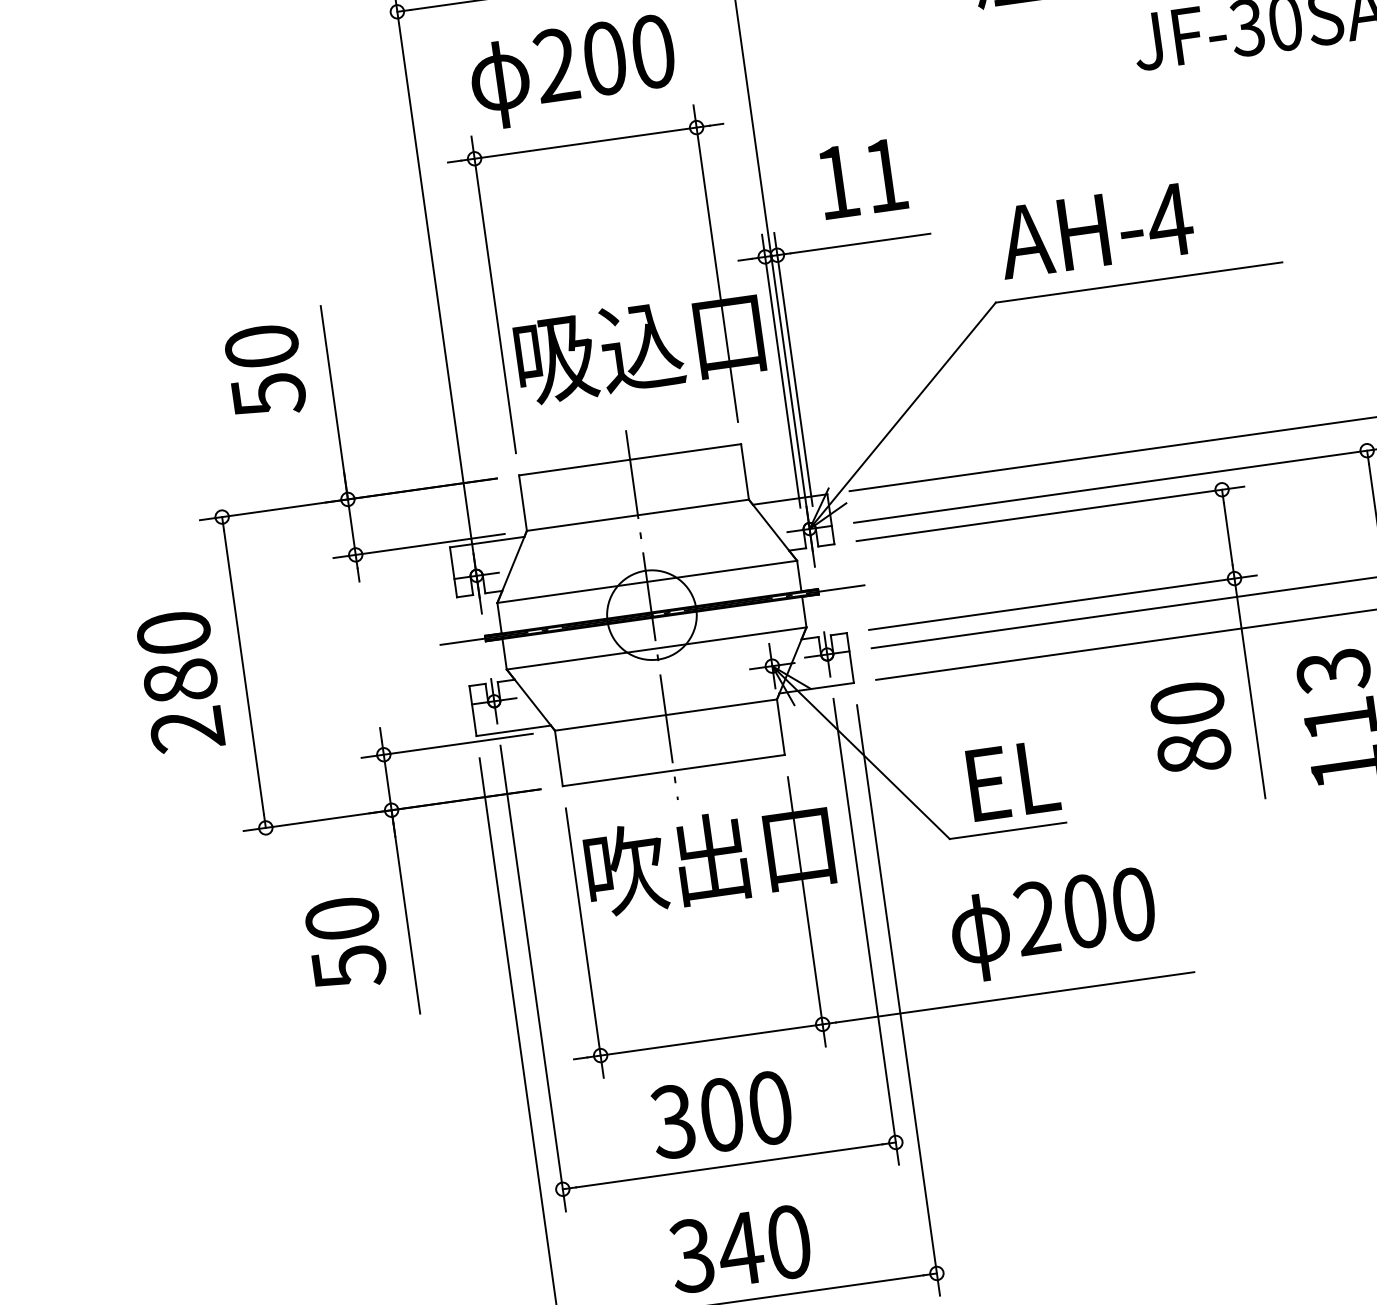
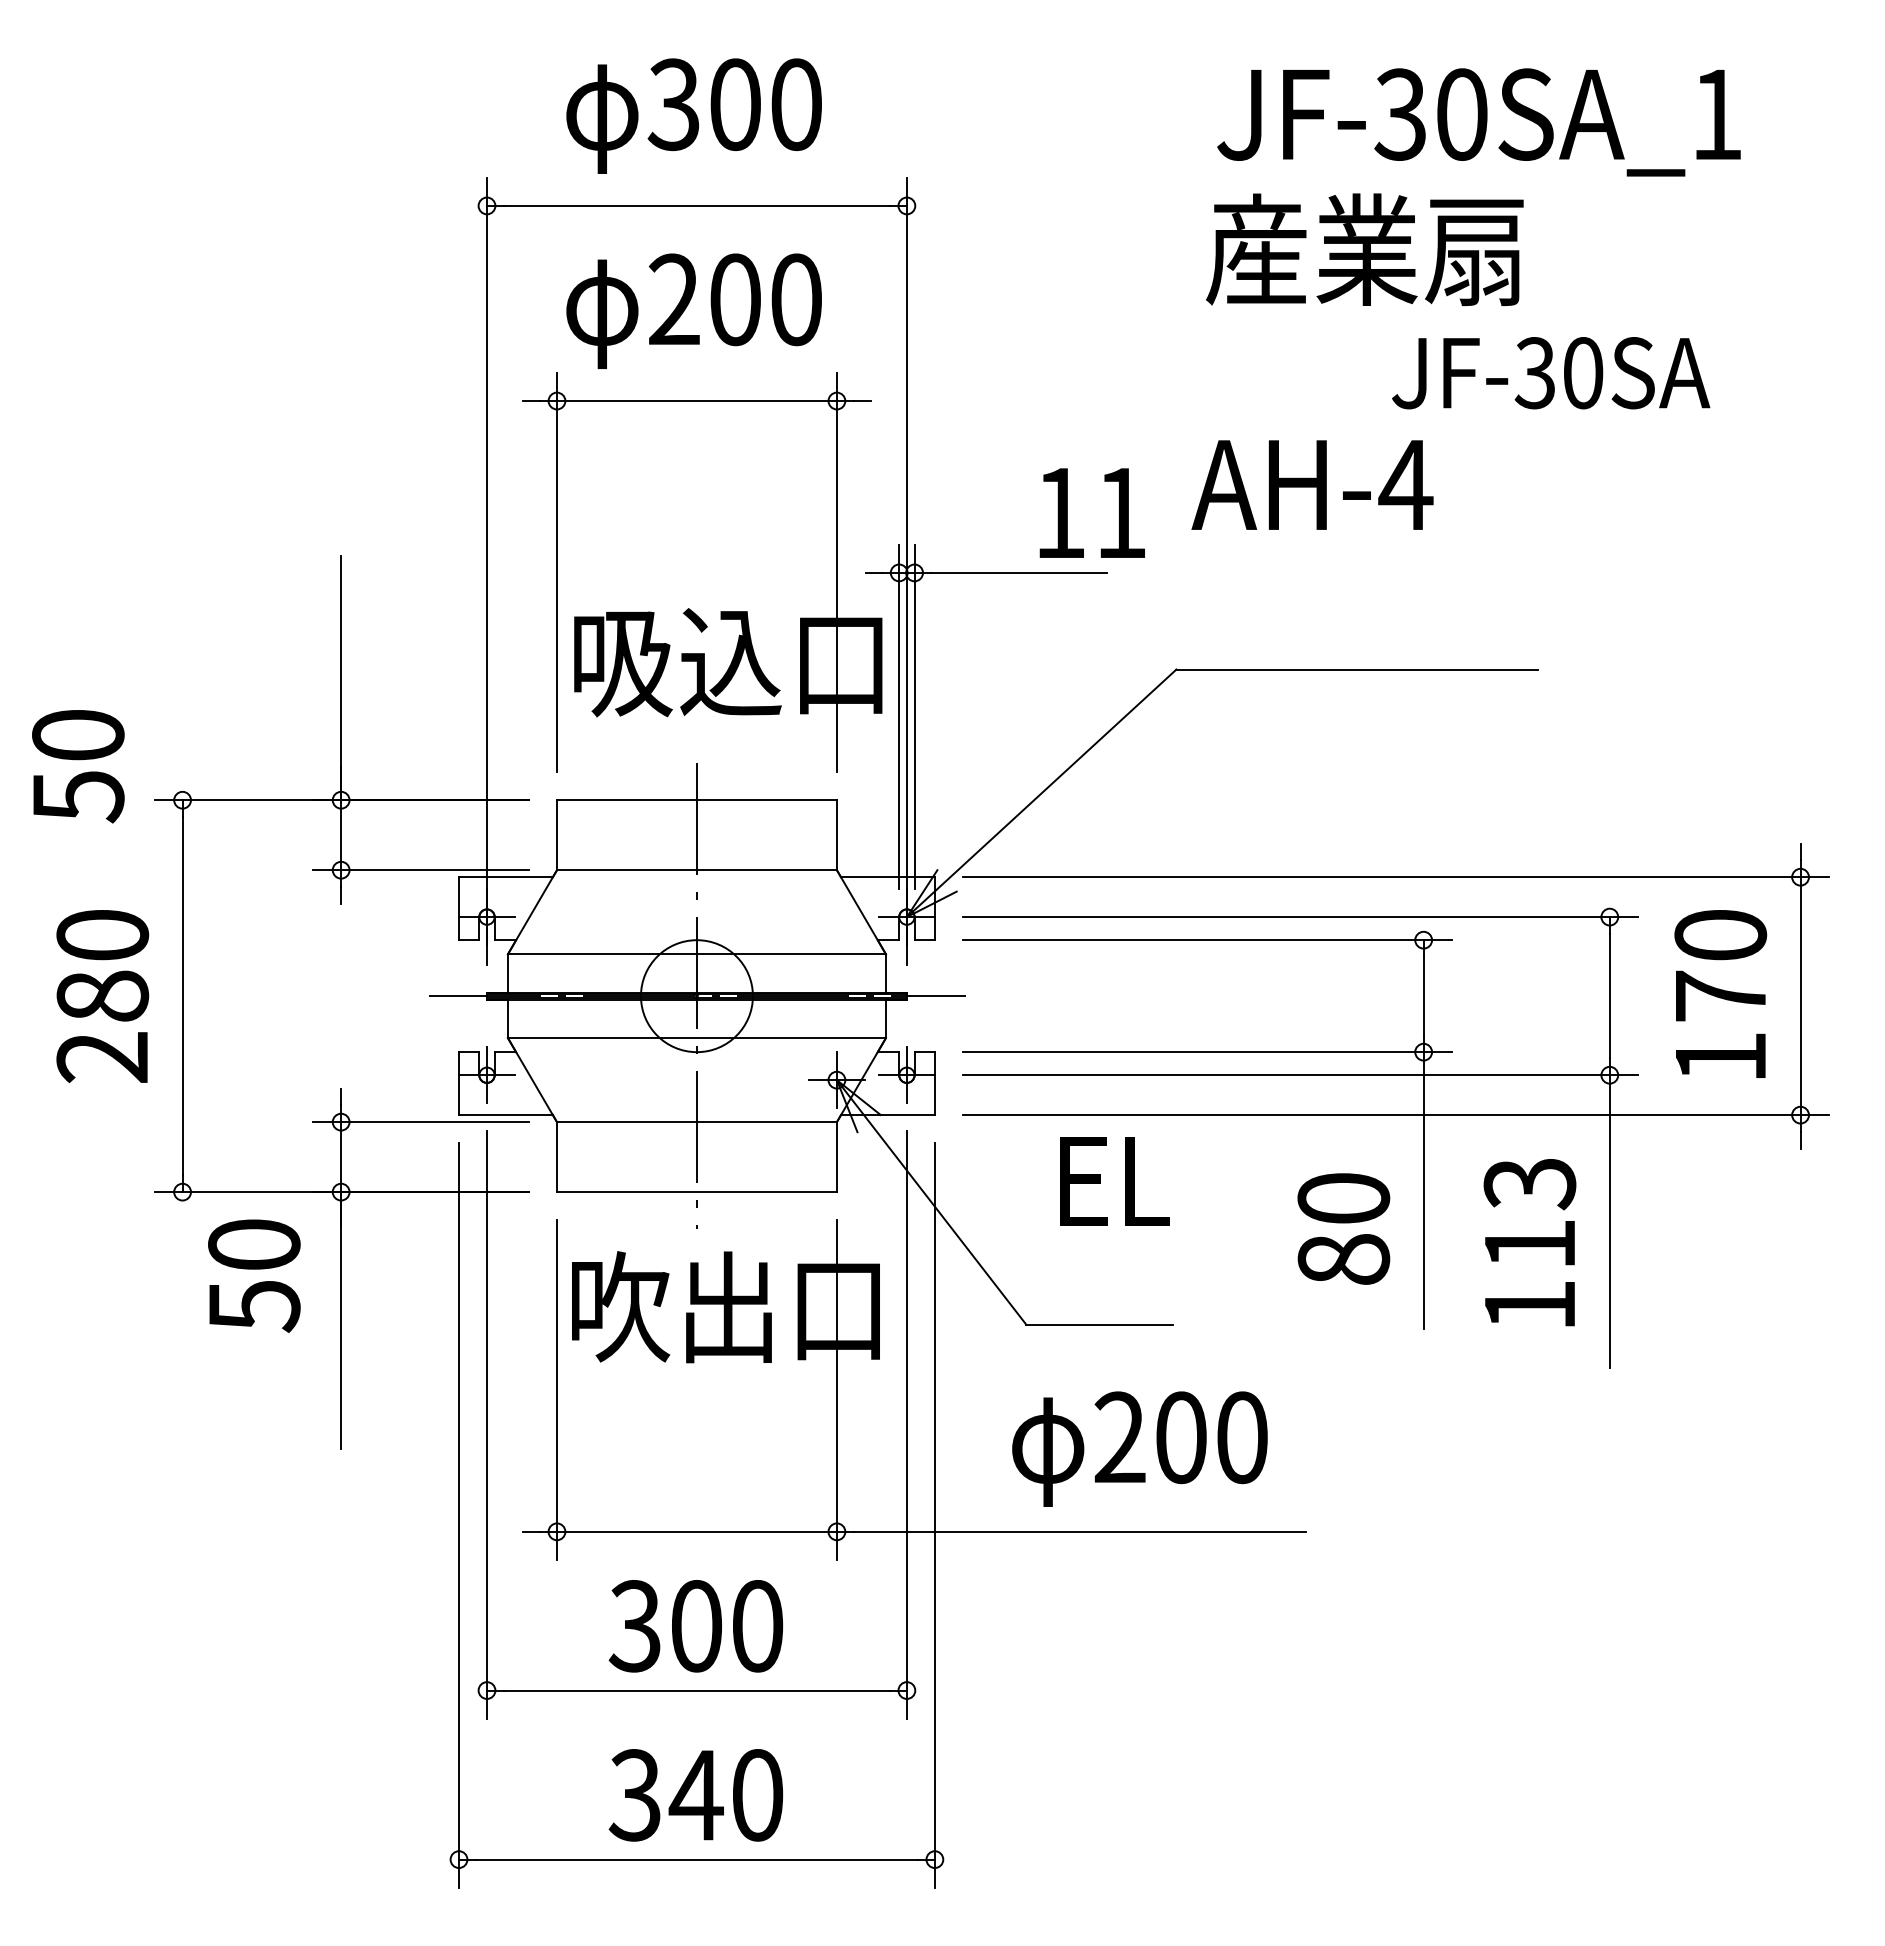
text: (861, 178) -> (1091, 512), moved
text: (1095, 230) -> (1312, 484), moved
text: (265, 371) -> (78, 766), moved
text: (1012, 780) -> (1114, 1181), moved
text: (345, 943) -> (254, 1275), moved

